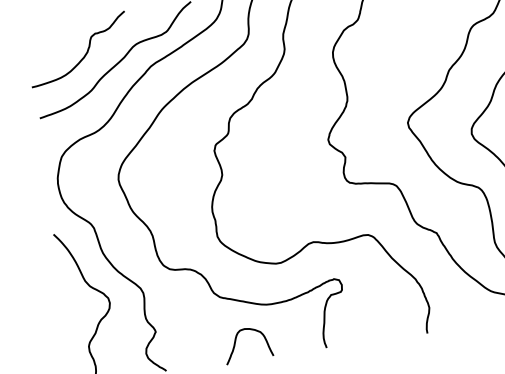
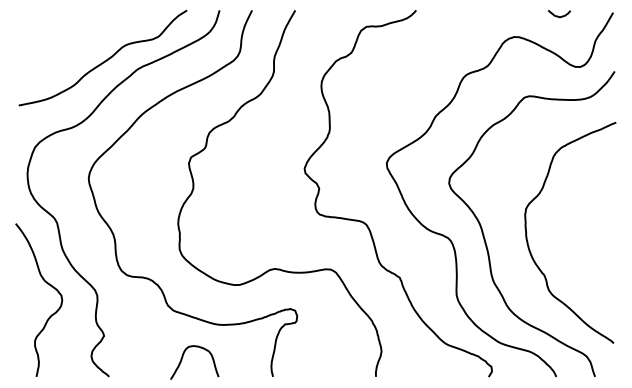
curve: (85, 53) -> (73, 47), removed

